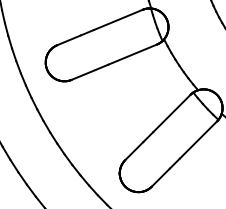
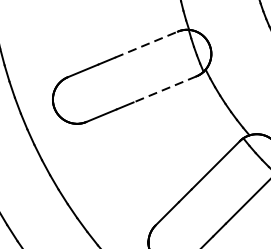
line: (118, 19) -> (146, 44), solid -> dashed
line: (132, 54) -> (164, 89), solid -> dashed

